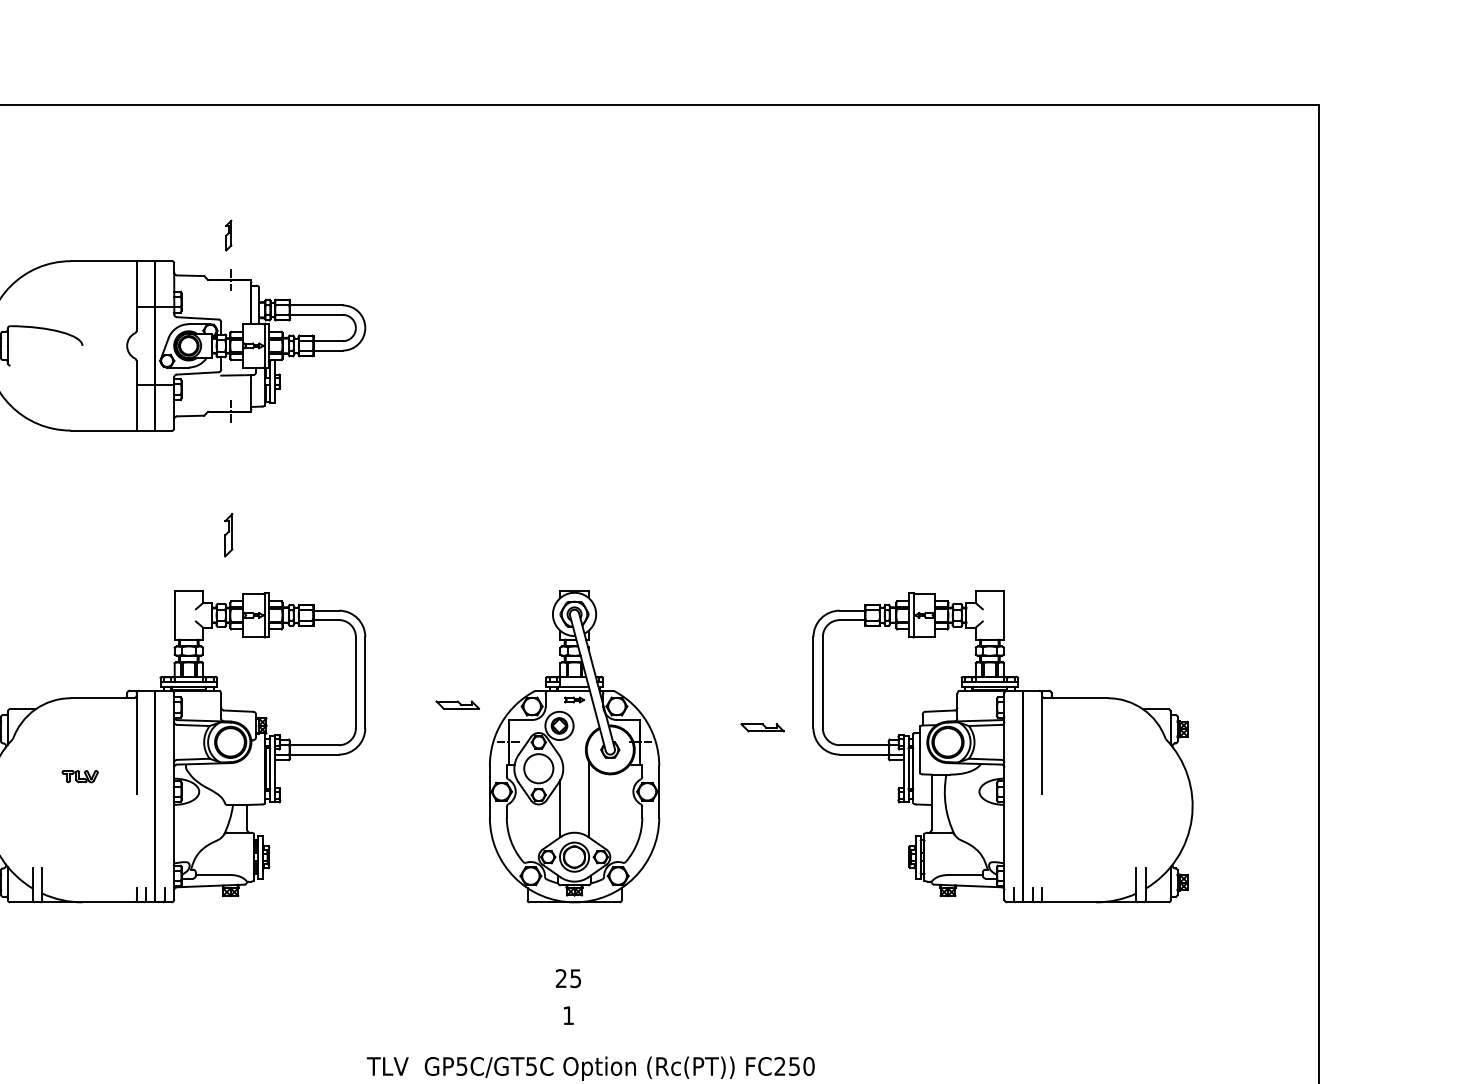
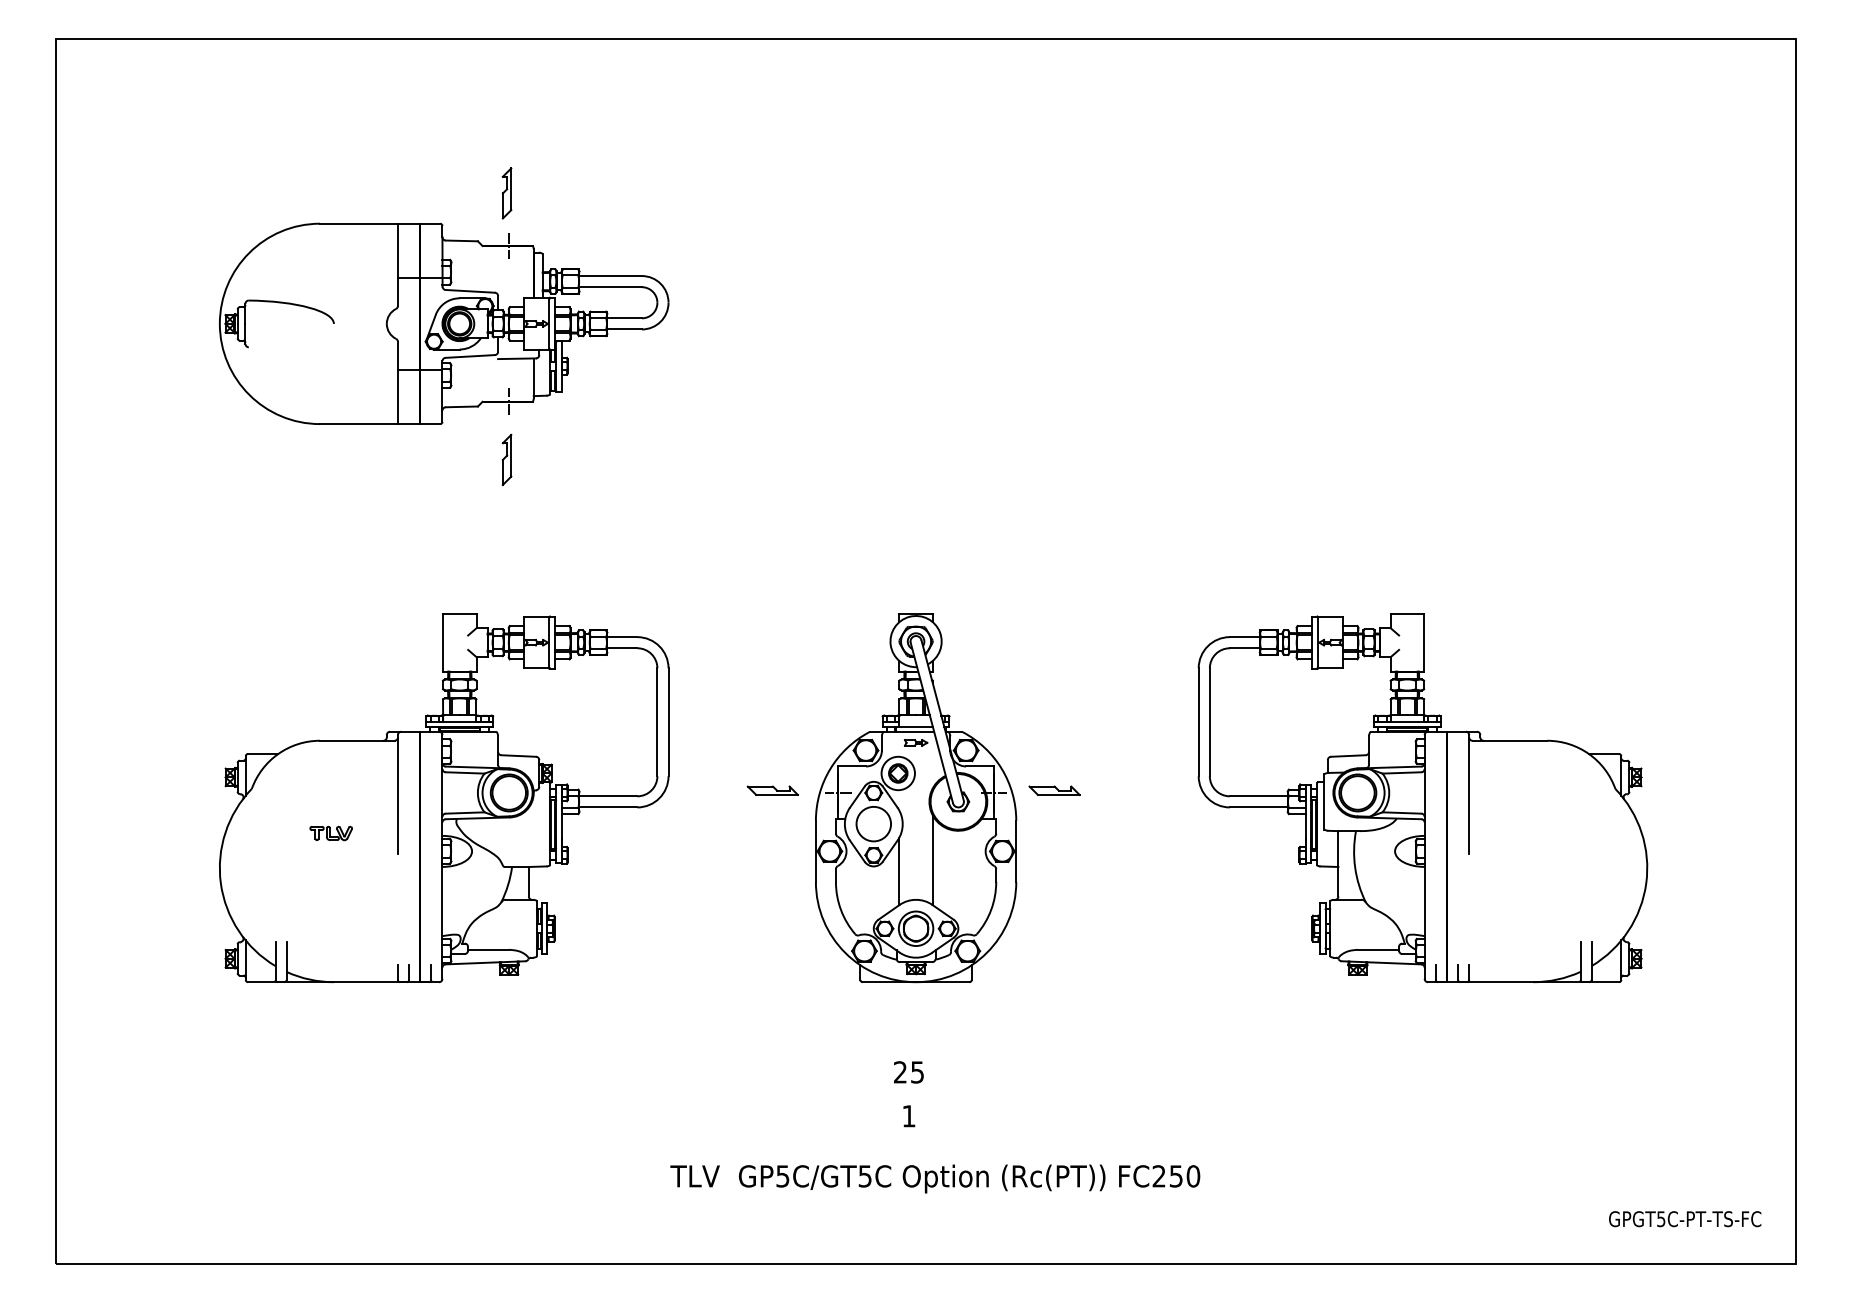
part: (228, 235) -> (506, 193), size x1.43
part: (228, 534) -> (506, 459), moved
part: (457, 704) -> (772, 790), moved
part: (762, 727) -> (1054, 790), moved

